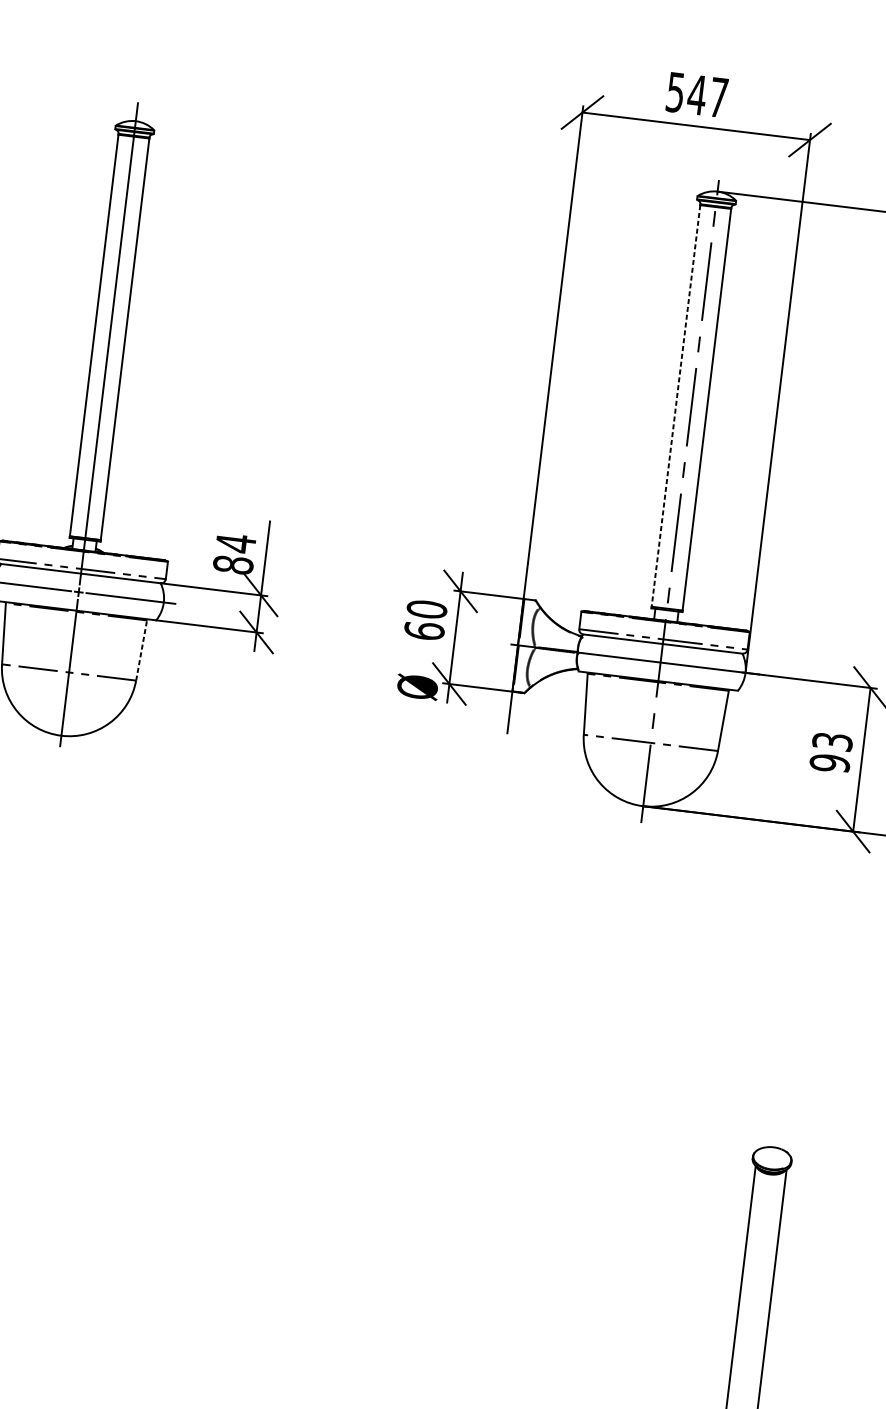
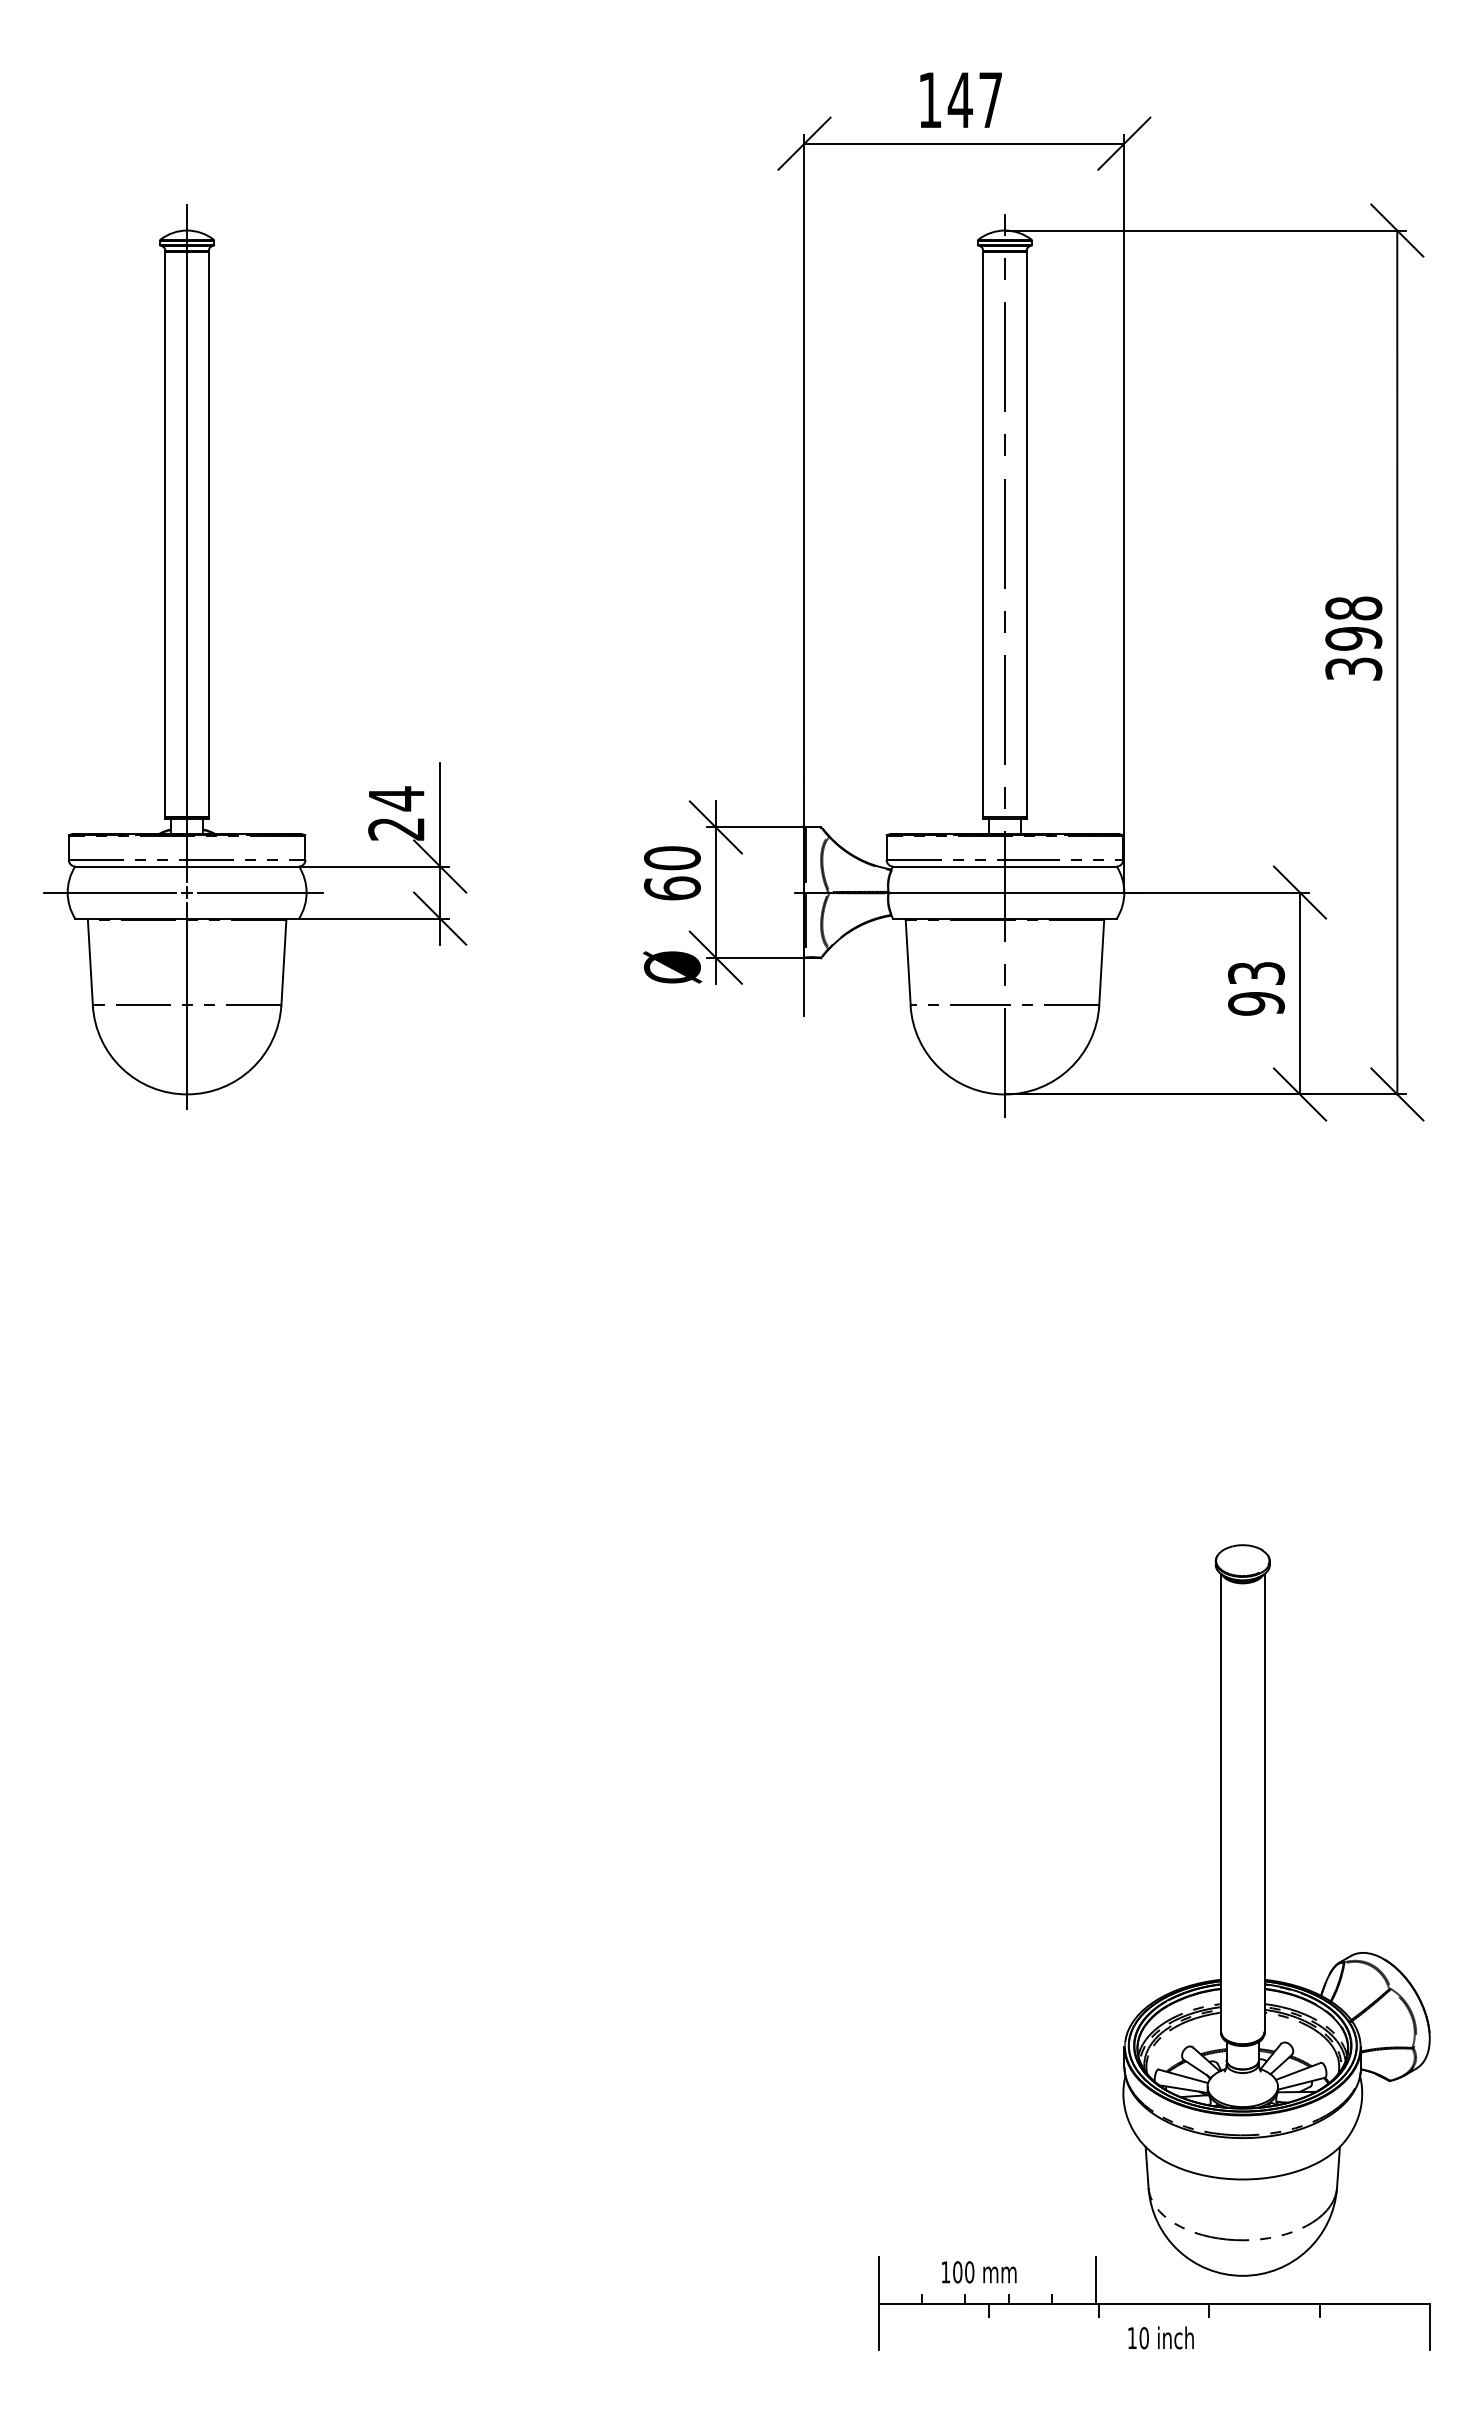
text: (675, 92) -> (929, 100), 547 -> 147
line: (676, 406) -> (983, 535), dashed -> solid
text: (233, 564) -> (396, 828), 84 -> 24
line: (141, 650) -> (283, 962), dashed -> solid

